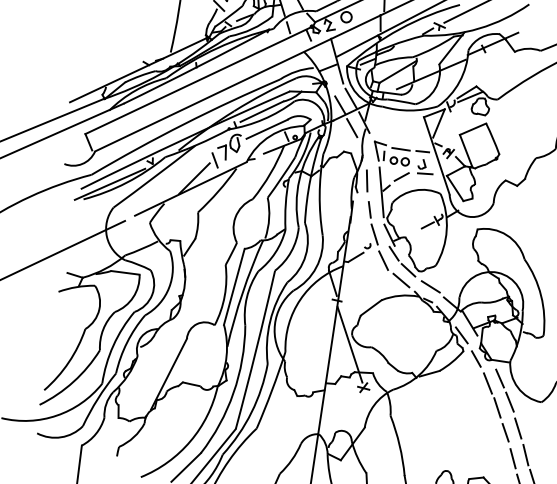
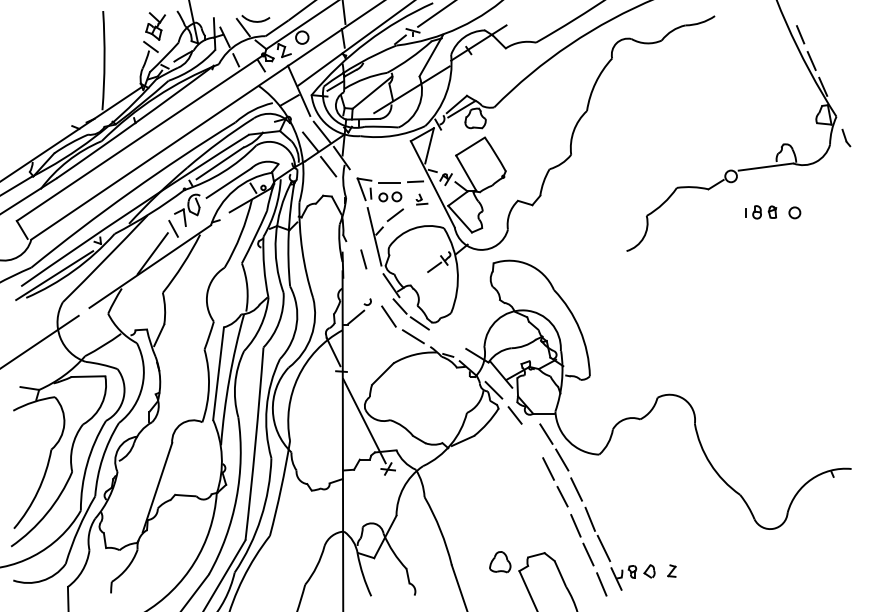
part: (425, 167) -> (421, 199), size x0.6
line: (367, 180) -> (355, 225), removed
line: (374, 234) -> (373, 287), removed
line: (430, 286) -> (448, 338), removed
line: (487, 382) -> (532, 441), removed

